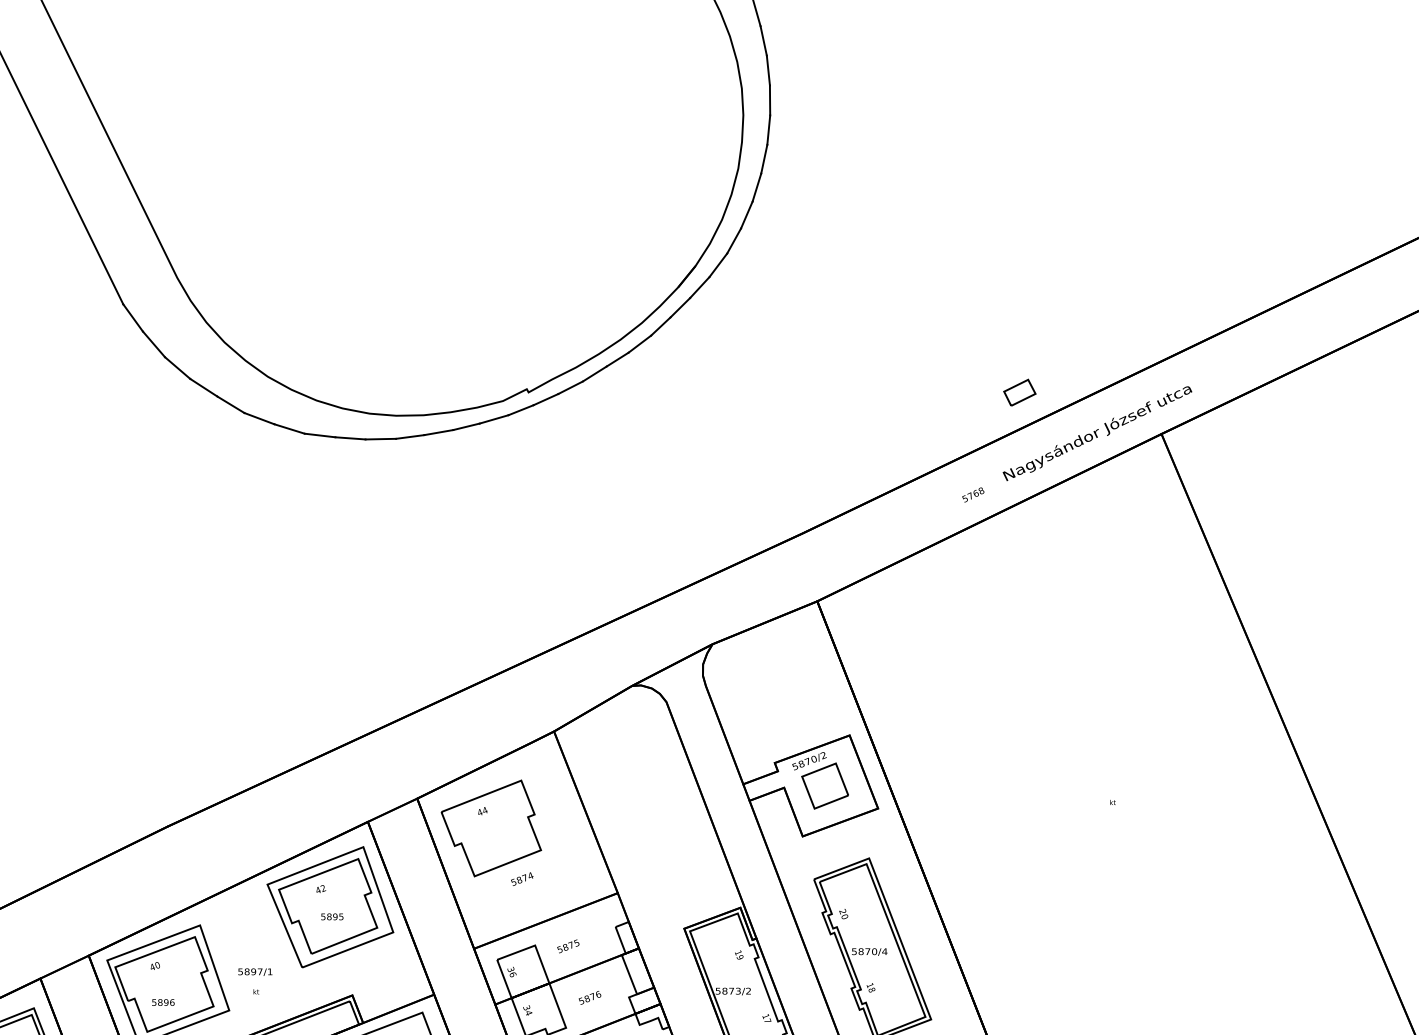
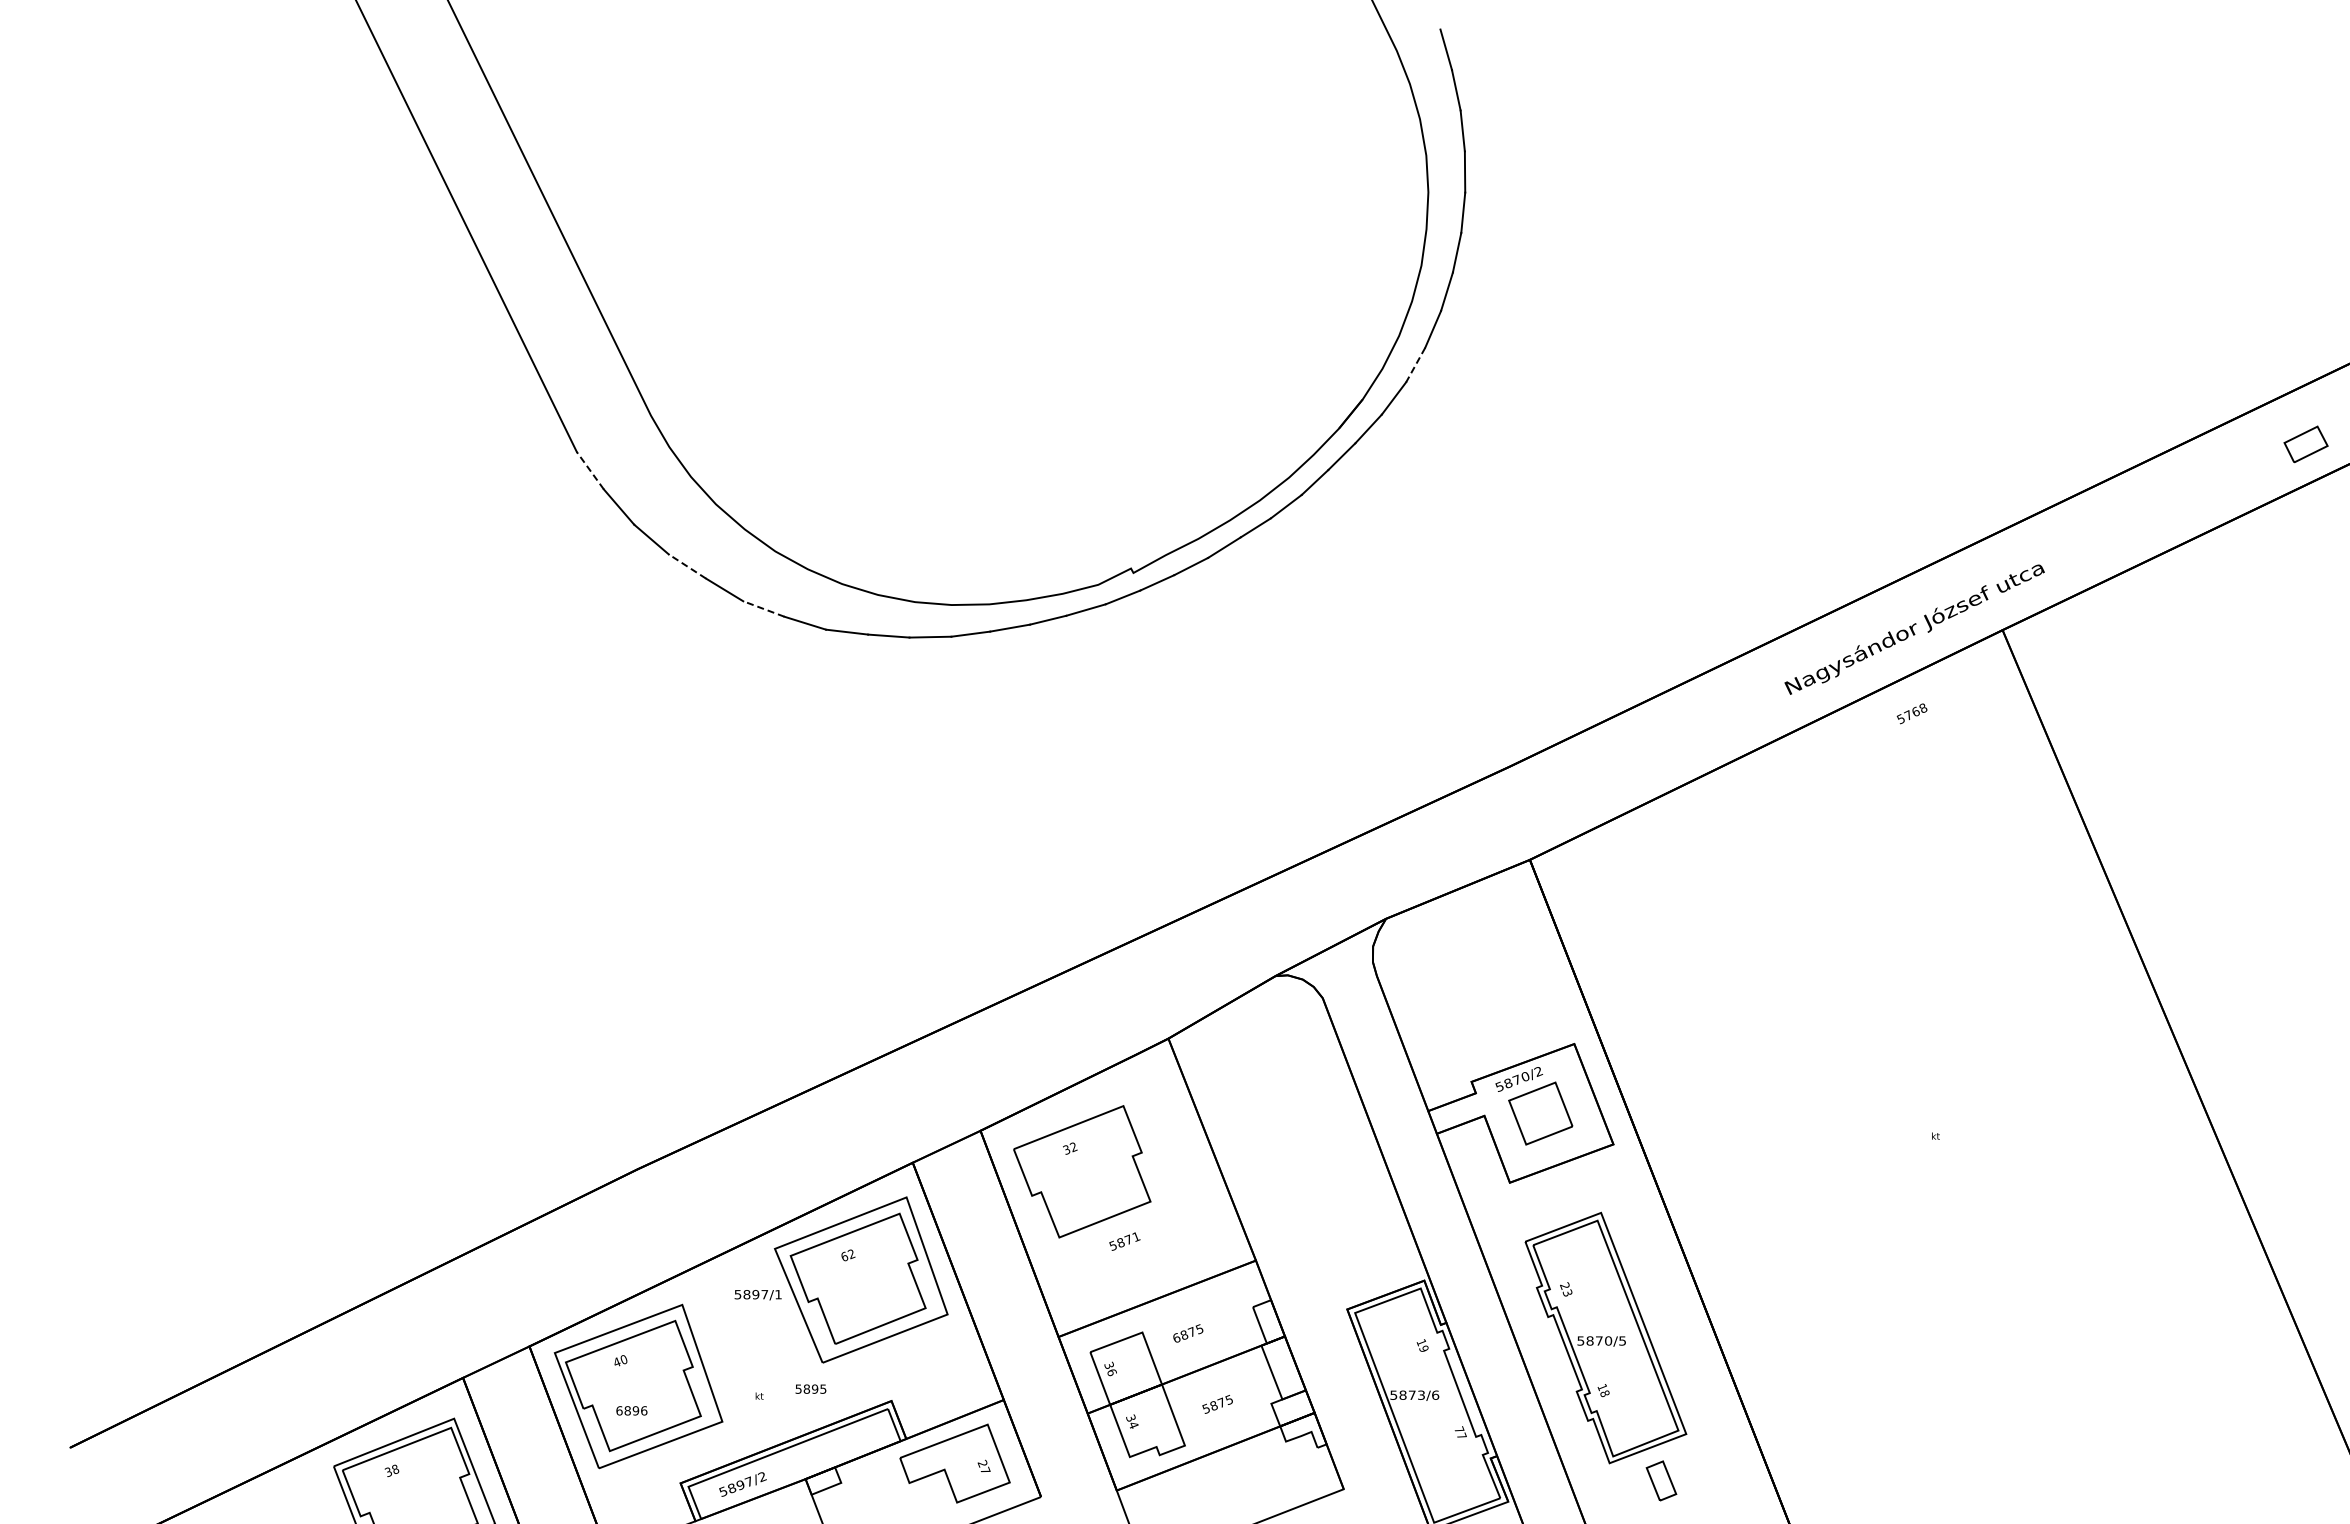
line: (733, 241) -> (1415, 365), solid -> dashed
line: (133, 317) -> (590, 470), solid -> dashed
line: (203, 387) -> (687, 566), solid -> dashed
part: (1019, 392) -> (2305, 444), moved
line: (259, 418) -> (763, 608), solid -> dashed
text: (972, 494) -> (1911, 713), moved
text: (482, 811) -> (1070, 1148), 44 -> 32
text: (530, 875) -> (1136, 1236), 5874 -> 5871
text: (318, 890) -> (844, 1256), 42 -> 62
text: (332, 916) -> (810, 1388), moved
text: (843, 916) -> (1566, 1292), 20 -> 23
text: (559, 949) -> (1176, 1338), 5875 -> 6875
text: (884, 951) -> (1622, 1340), 5870/4 -> 5870/5
text: (254, 972) -> (757, 1295), moved
text: (748, 990) -> (1435, 1394), 5873/2 -> 5873/6
text: (598, 994) -> (1229, 1399), 5876 -> 5875
text: (154, 1002) -> (619, 1410), 5896 -> 6896
text: (766, 1016) -> (1459, 1429), 17 -> 77

